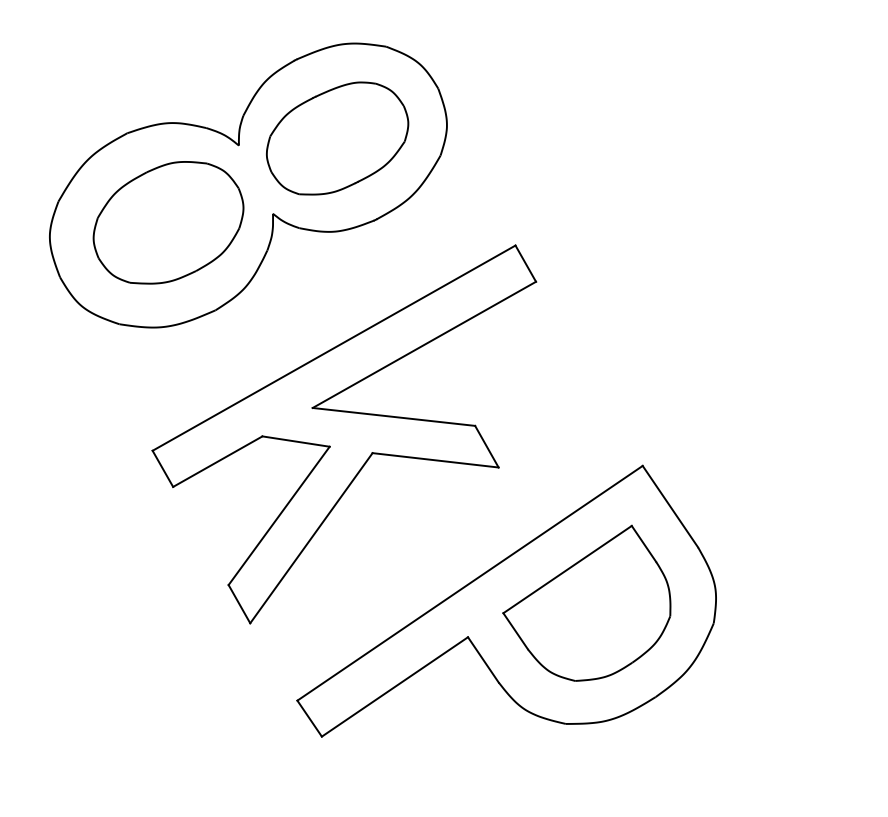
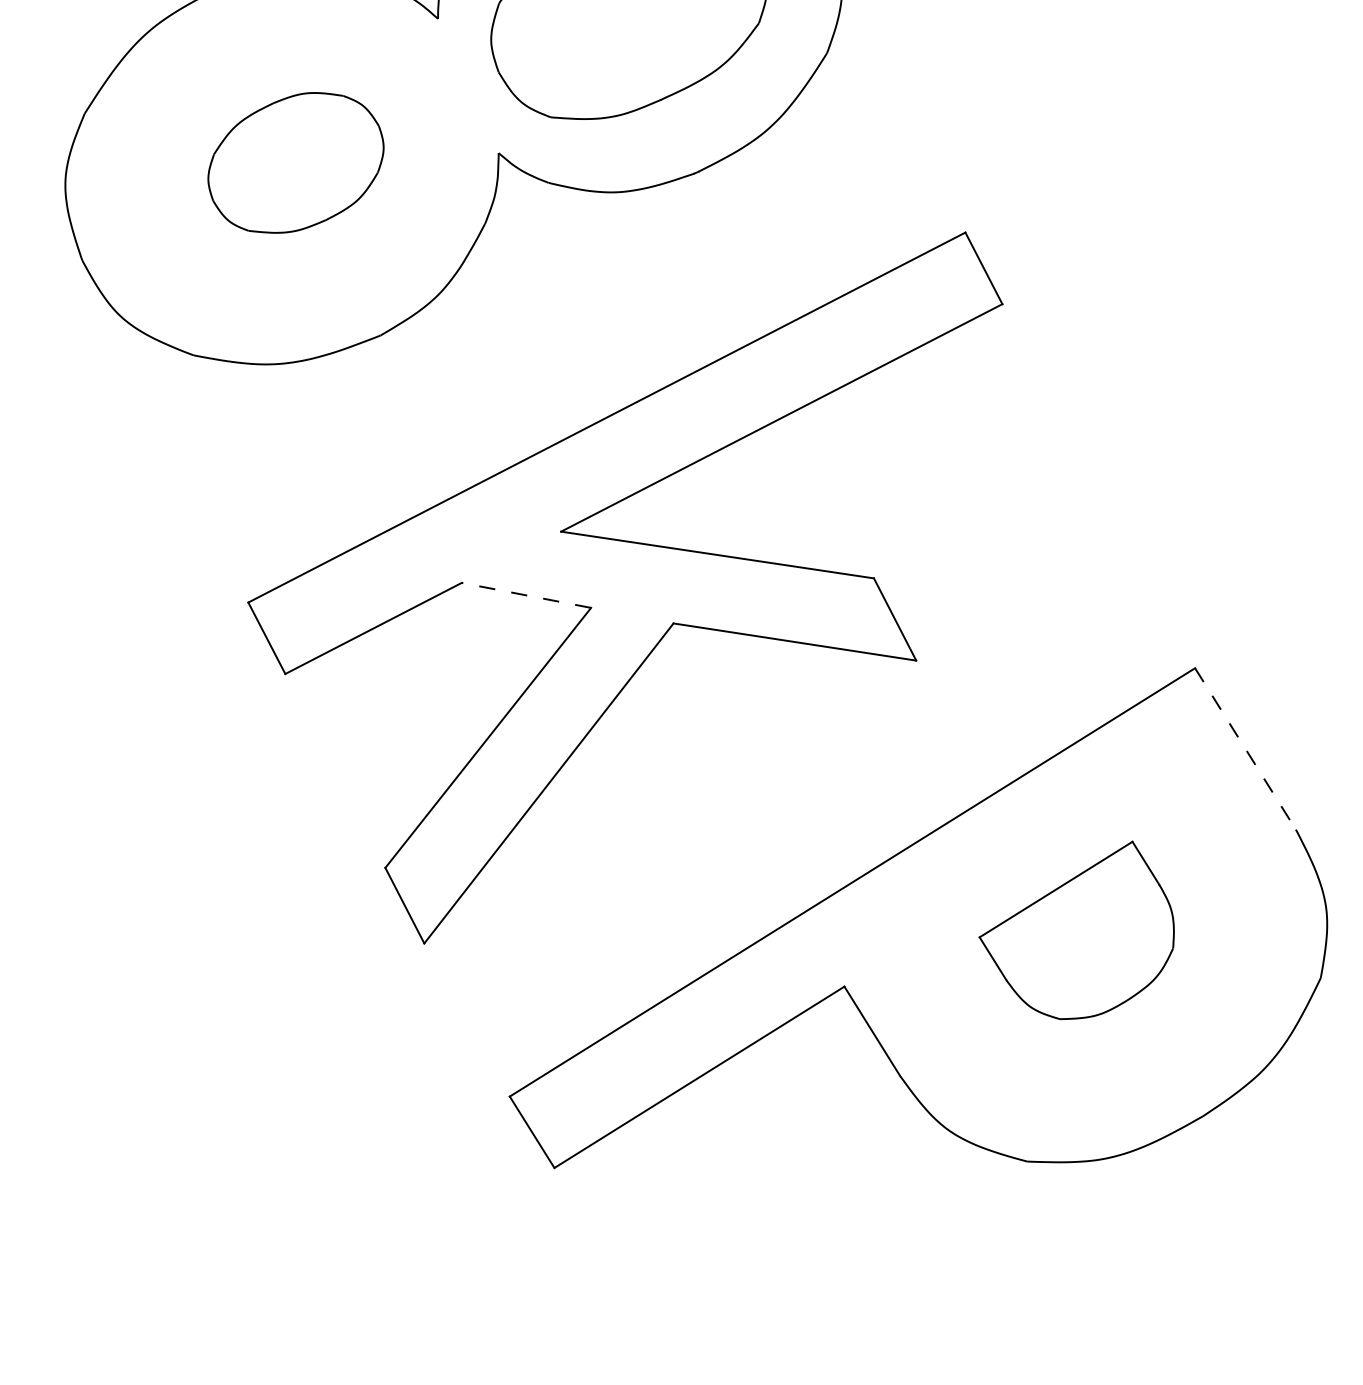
part: (168, 222) -> (295, 162), size x0.6
line: (295, 441) -> (525, 595), solid -> dashed
line: (670, 506) -> (1245, 748), solid -> dashed
part: (586, 602) -> (1076, 928), size x0.6

